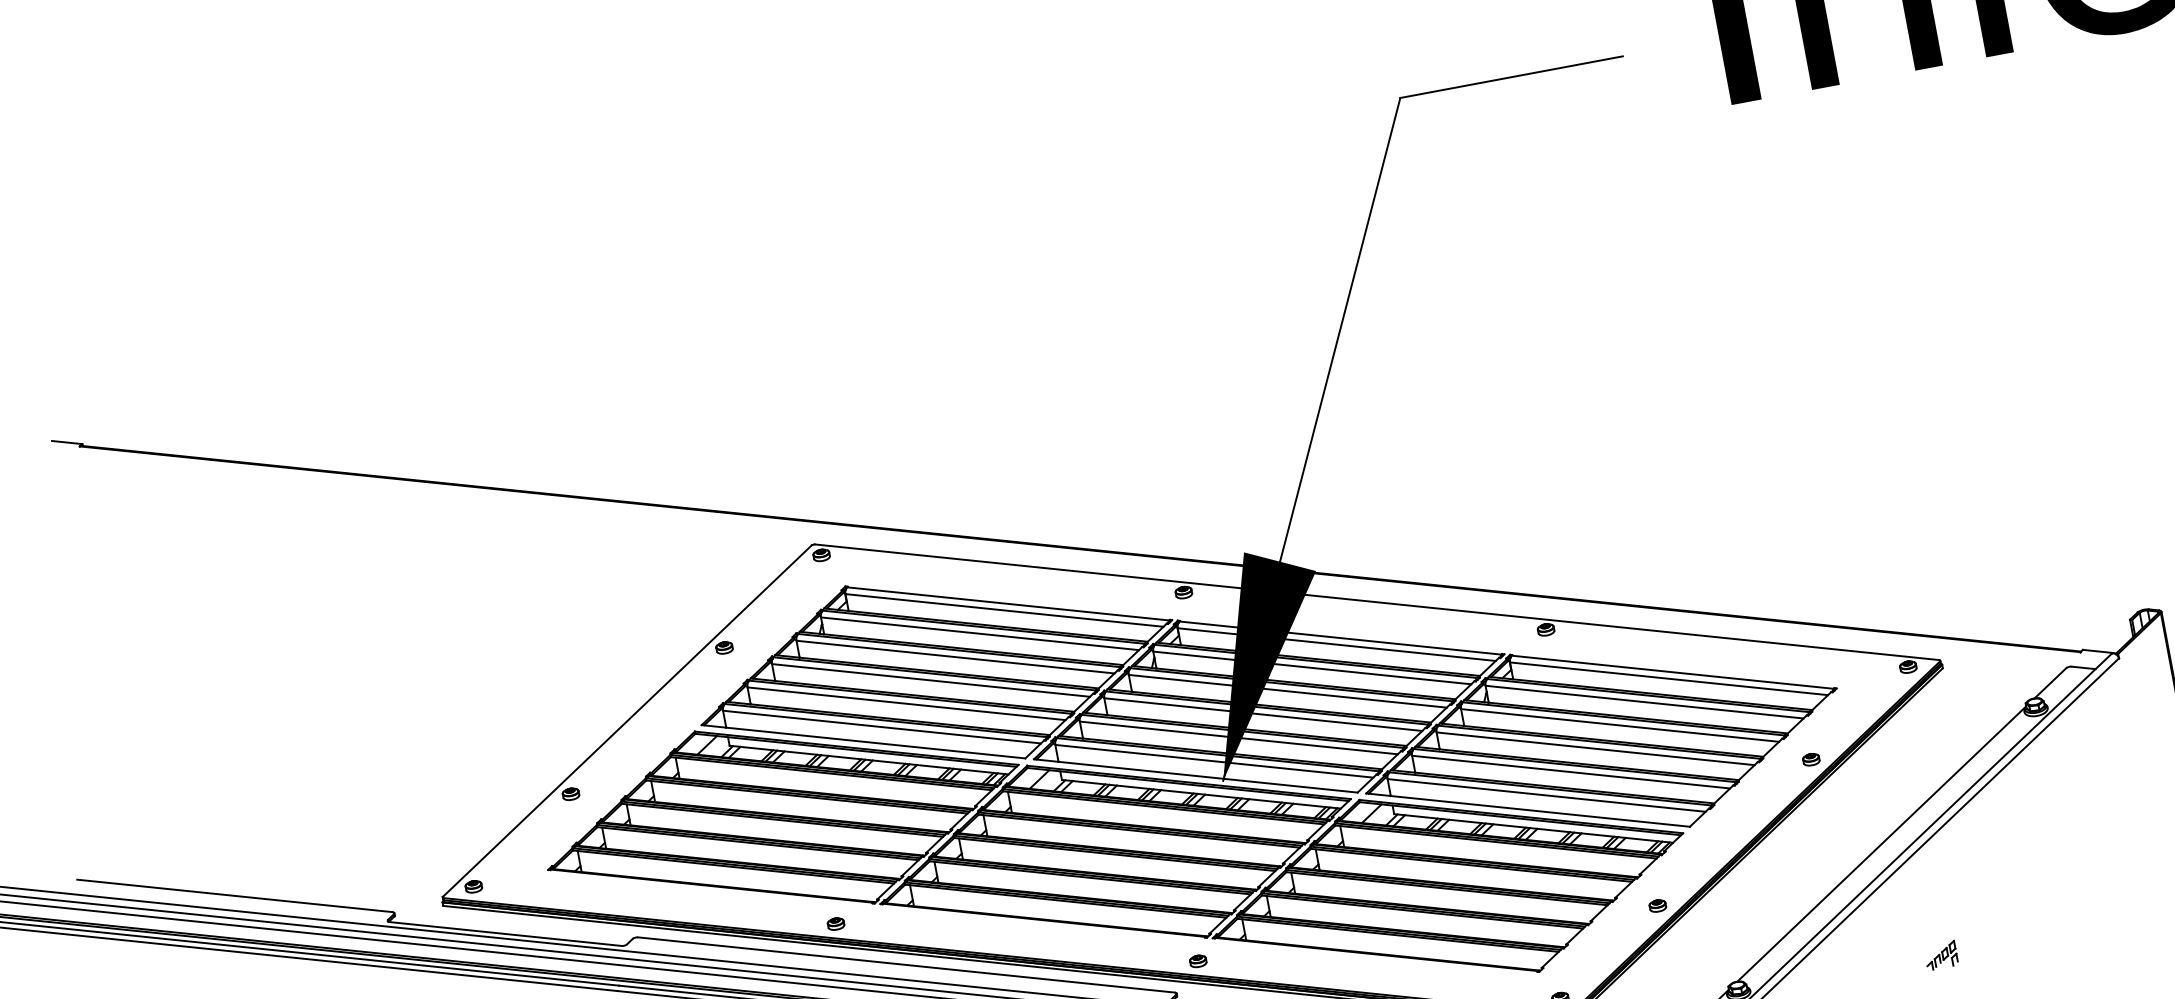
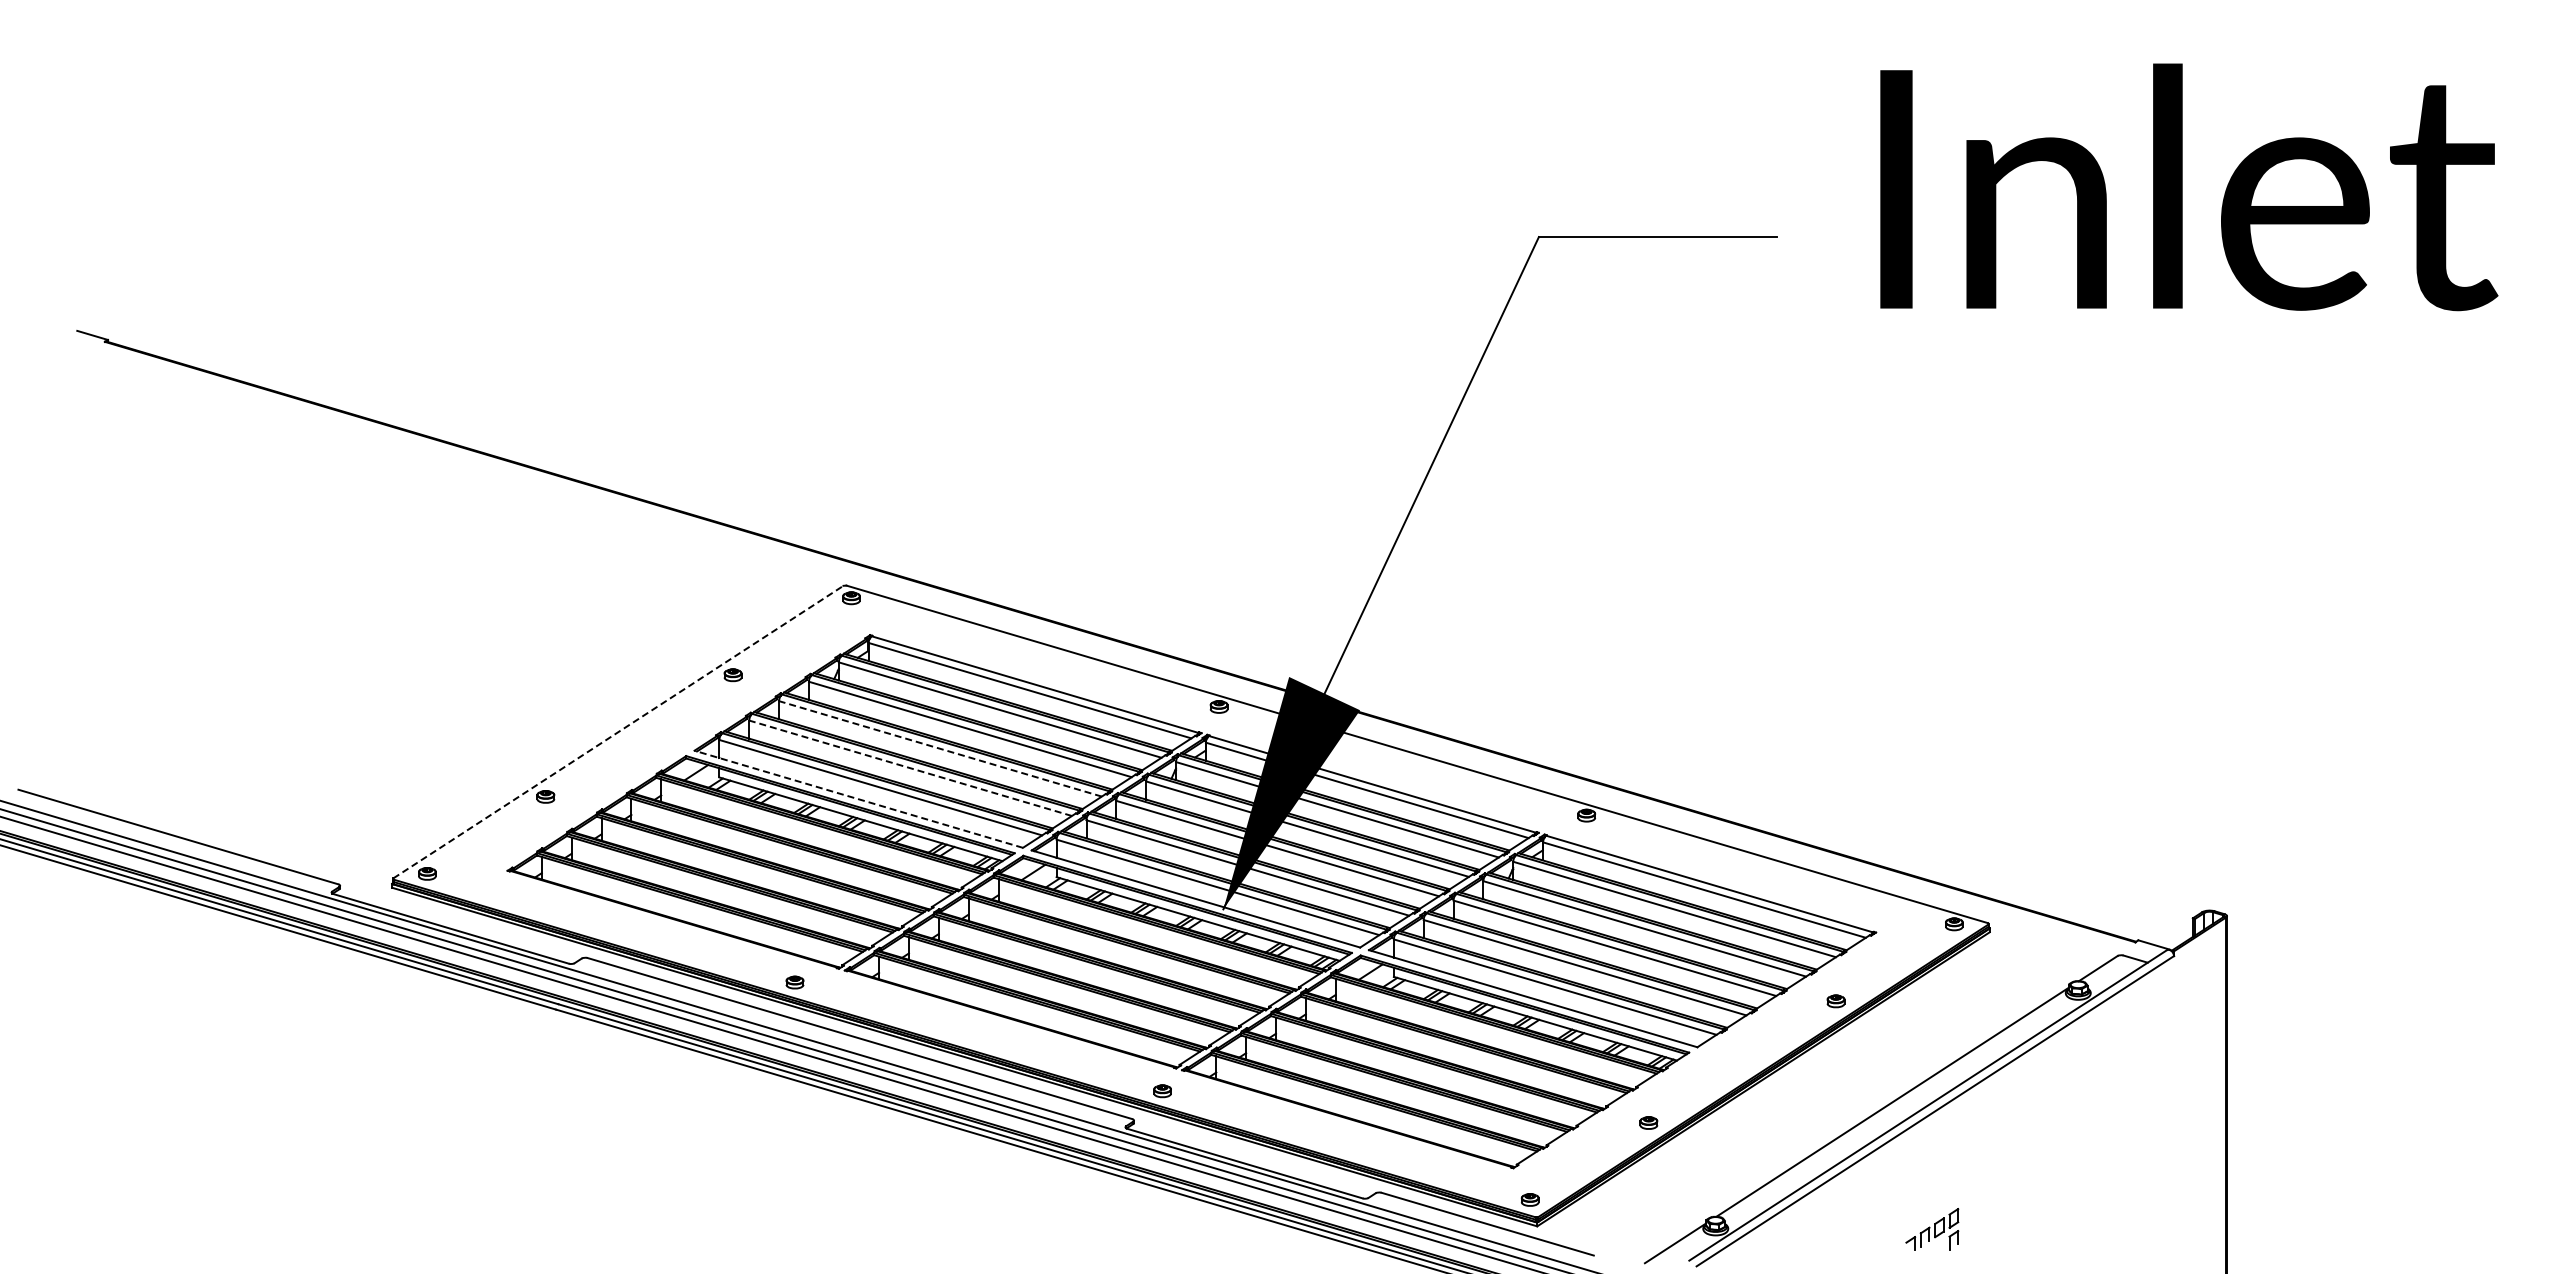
line: (930, 680) -> (940, 748), solid -> dashed
line: (906, 703) -> (910, 768), solid -> dashed
line: (627, 720) -> (618, 731), solid -> dashed
line: (863, 742) -> (858, 799), solid -> dashed
part: (1941, 954) -> (1932, 1228), size x1.6

